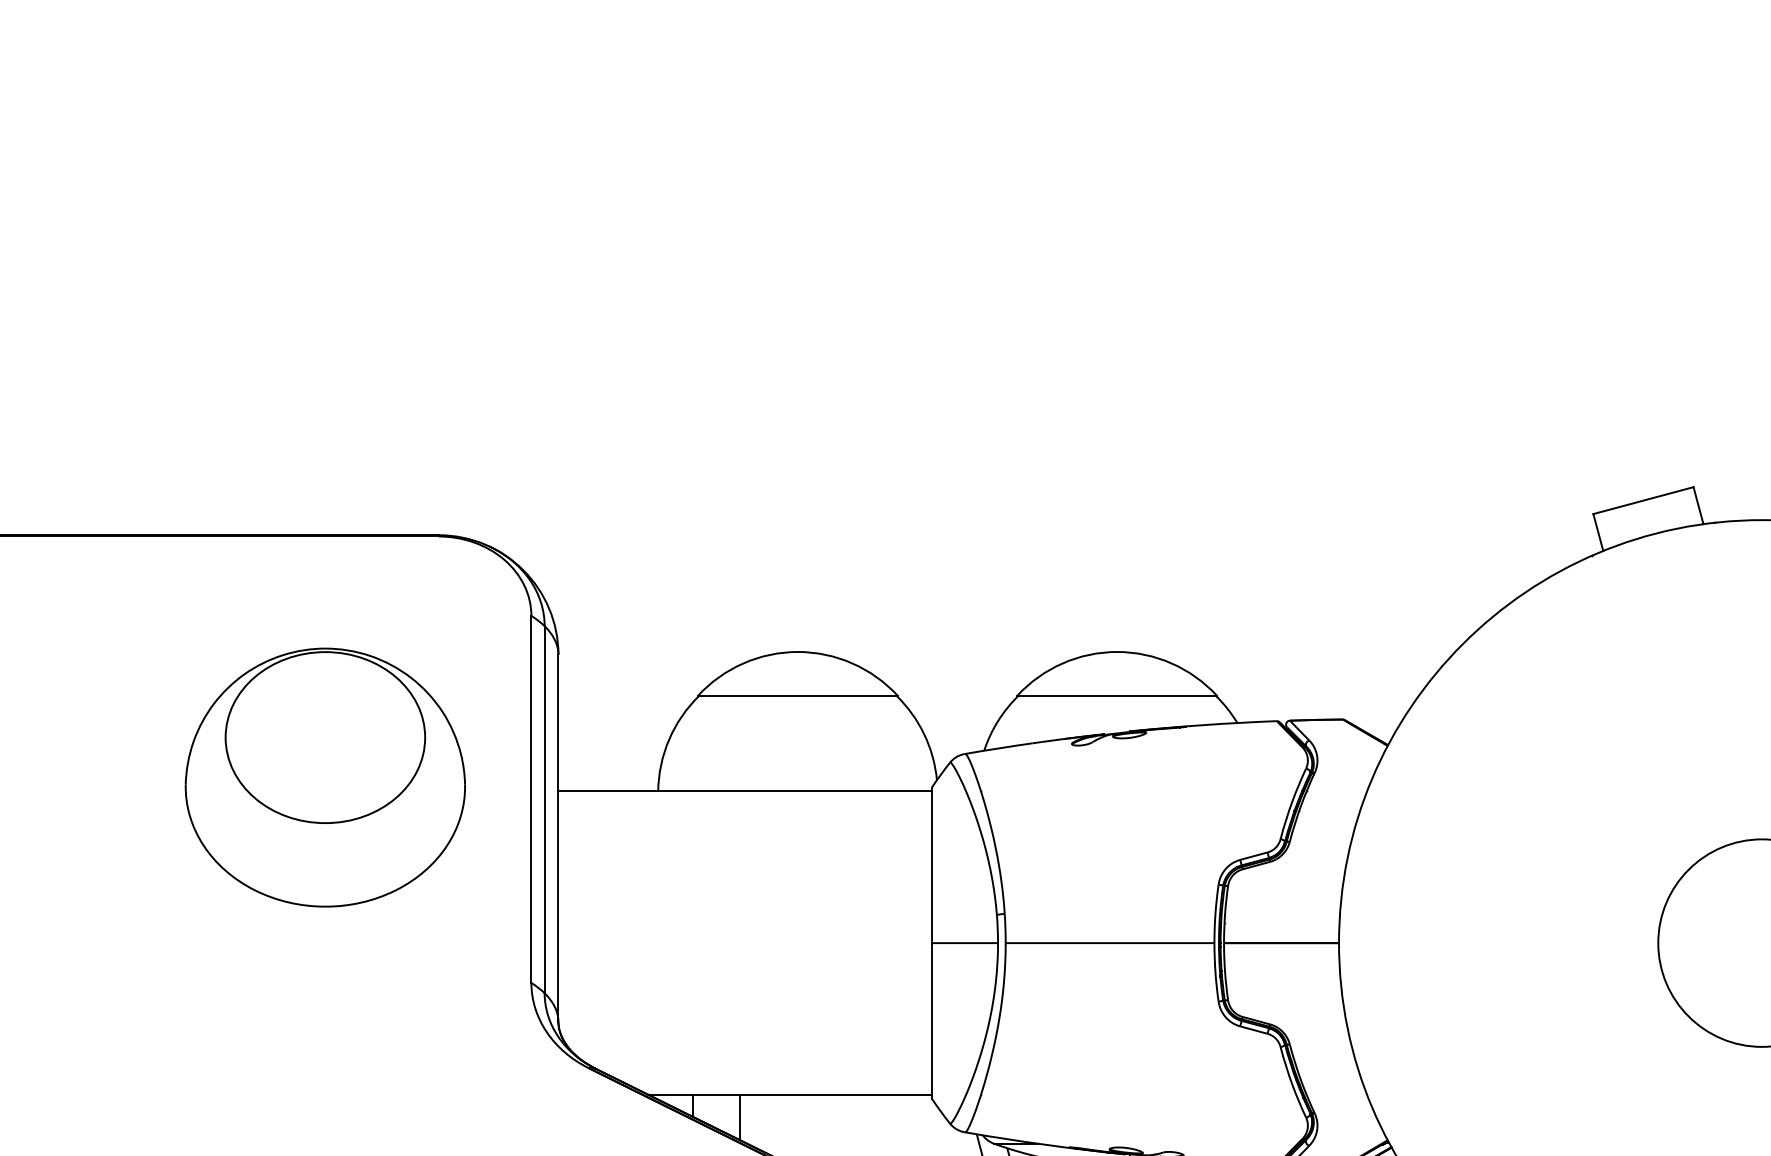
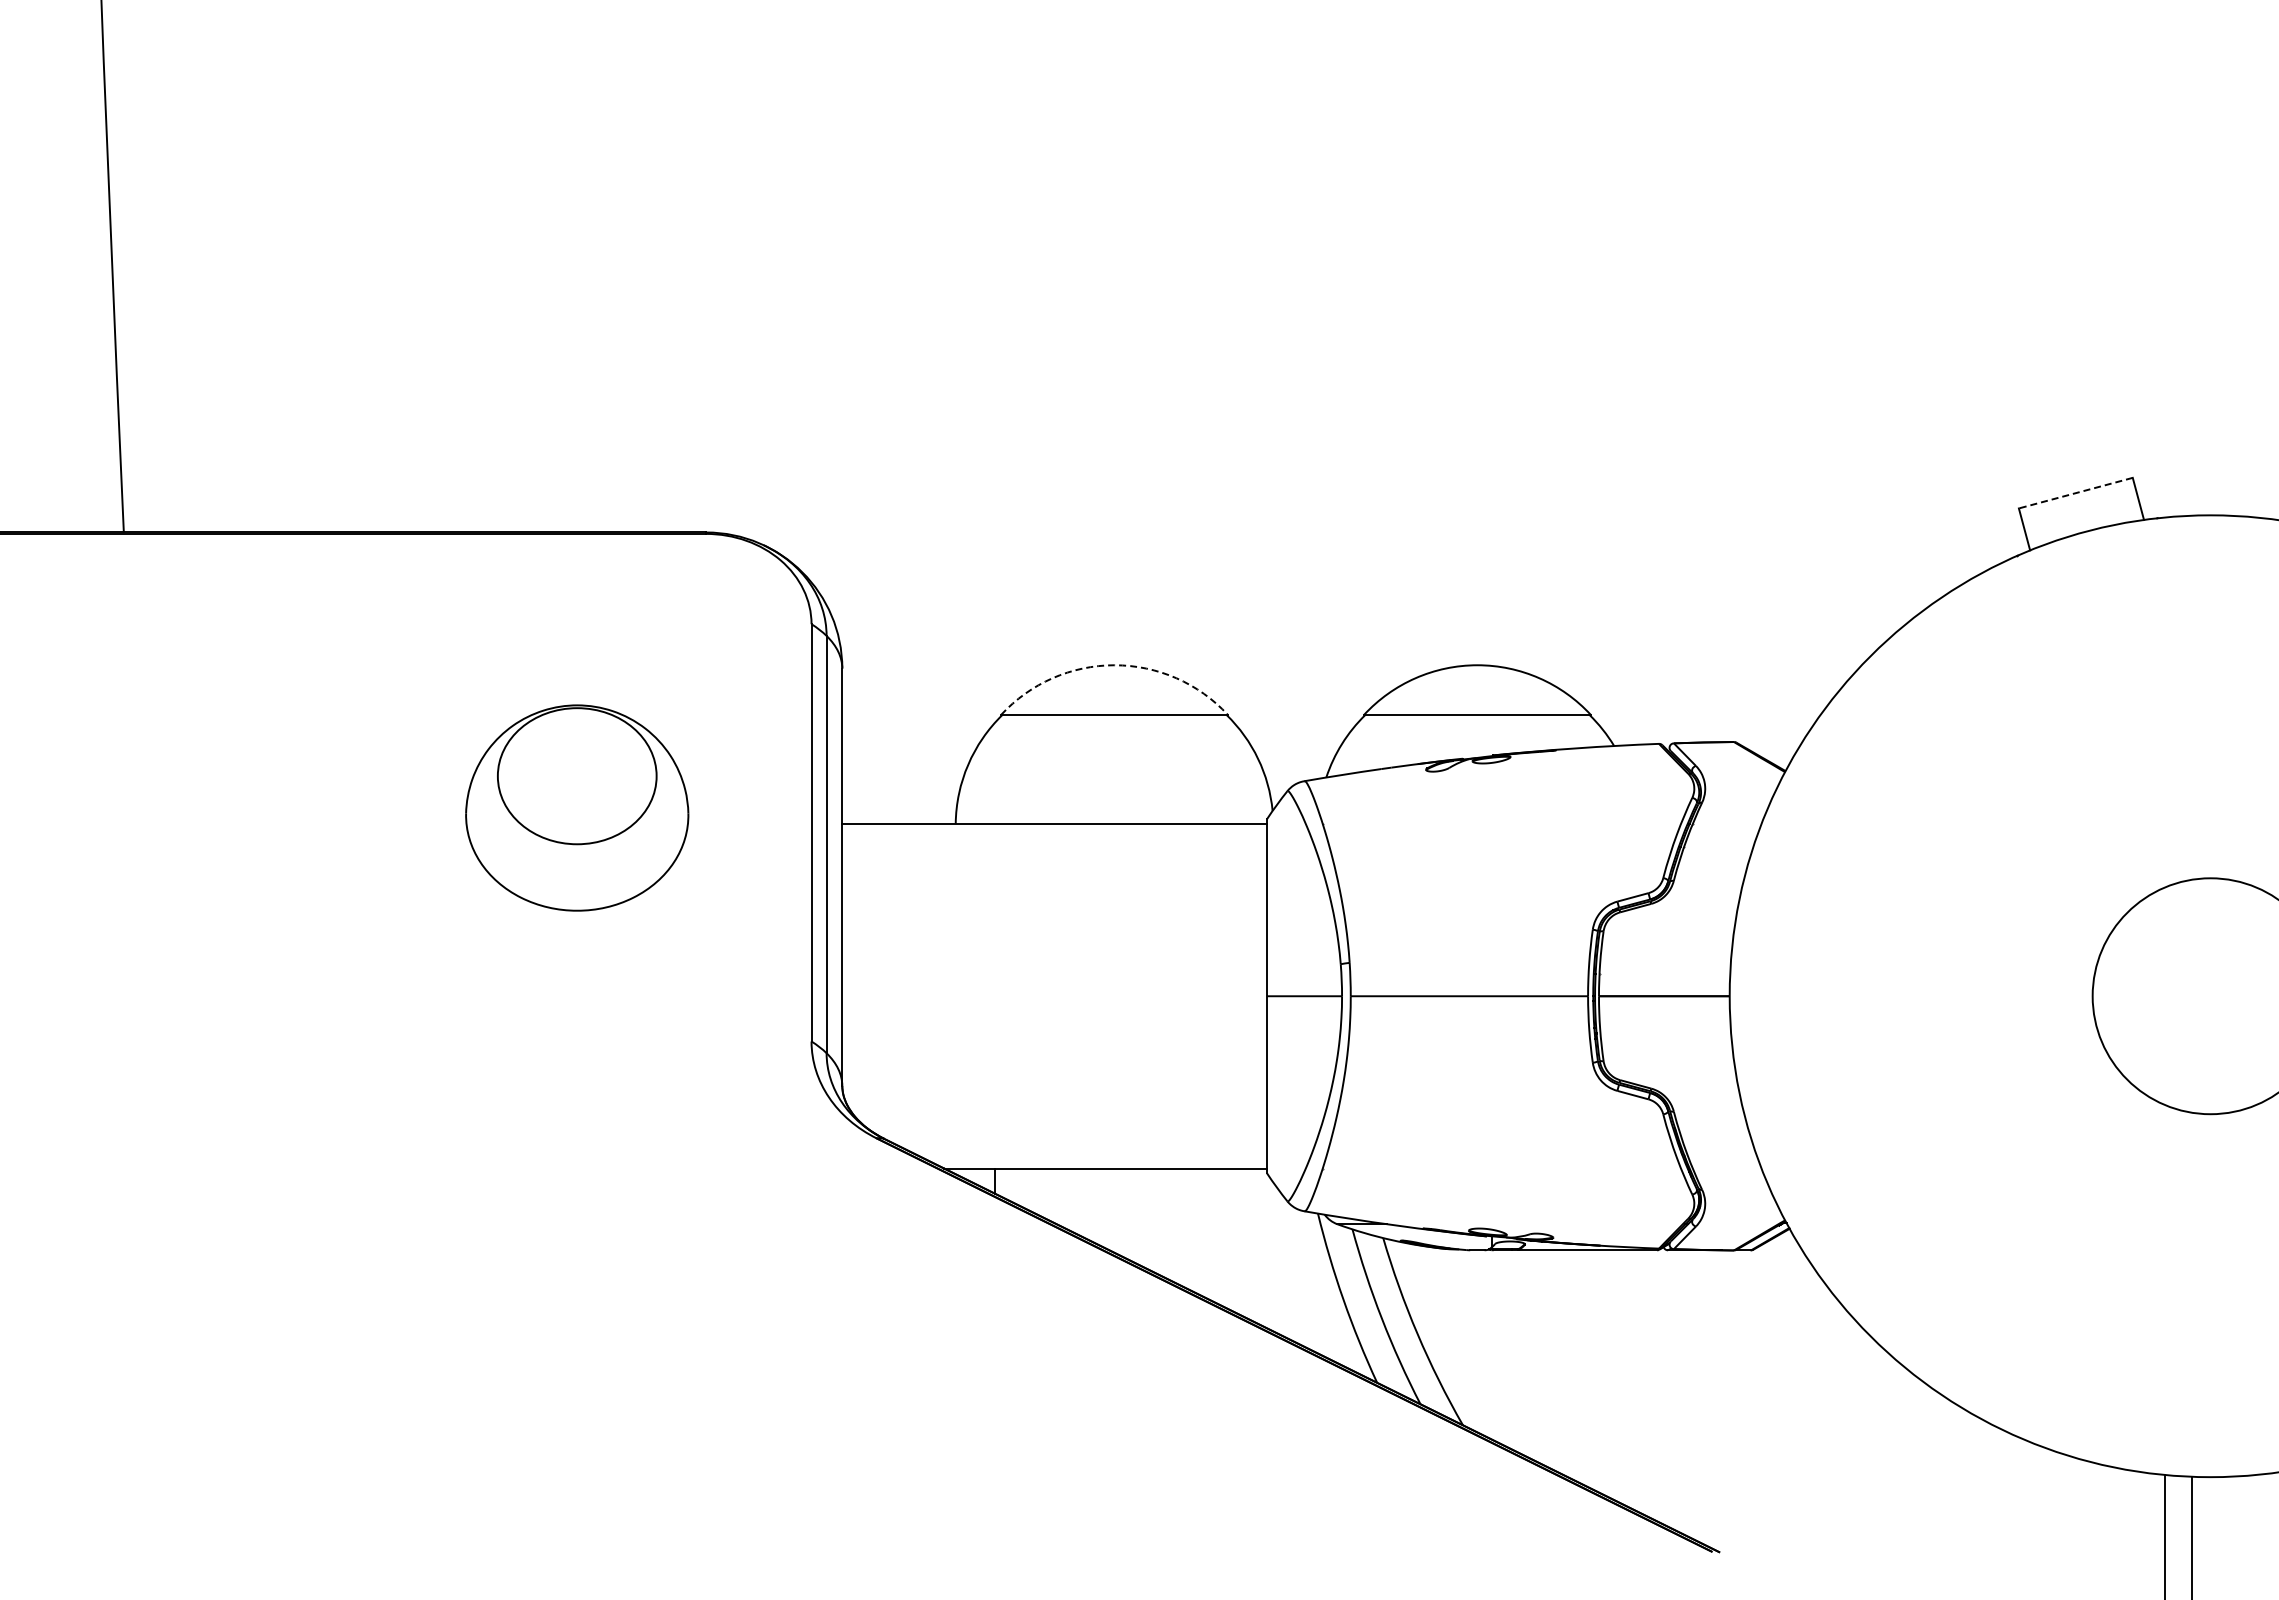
line: (1643, 500) -> (2075, 493), solid -> dashed
arc: (797, 652) -> (1114, 665), solid -> dashed
part: (324, 777) -> (576, 807), size x0.7
line: (740, 1117) -> (1049, 1194), removed

